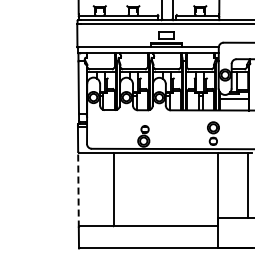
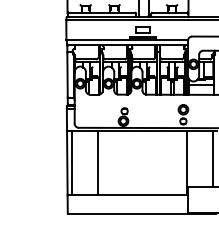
line: (78, 189) -> (67, 162), dashed -> solid
line: (83, 189) -> (71, 162), added

